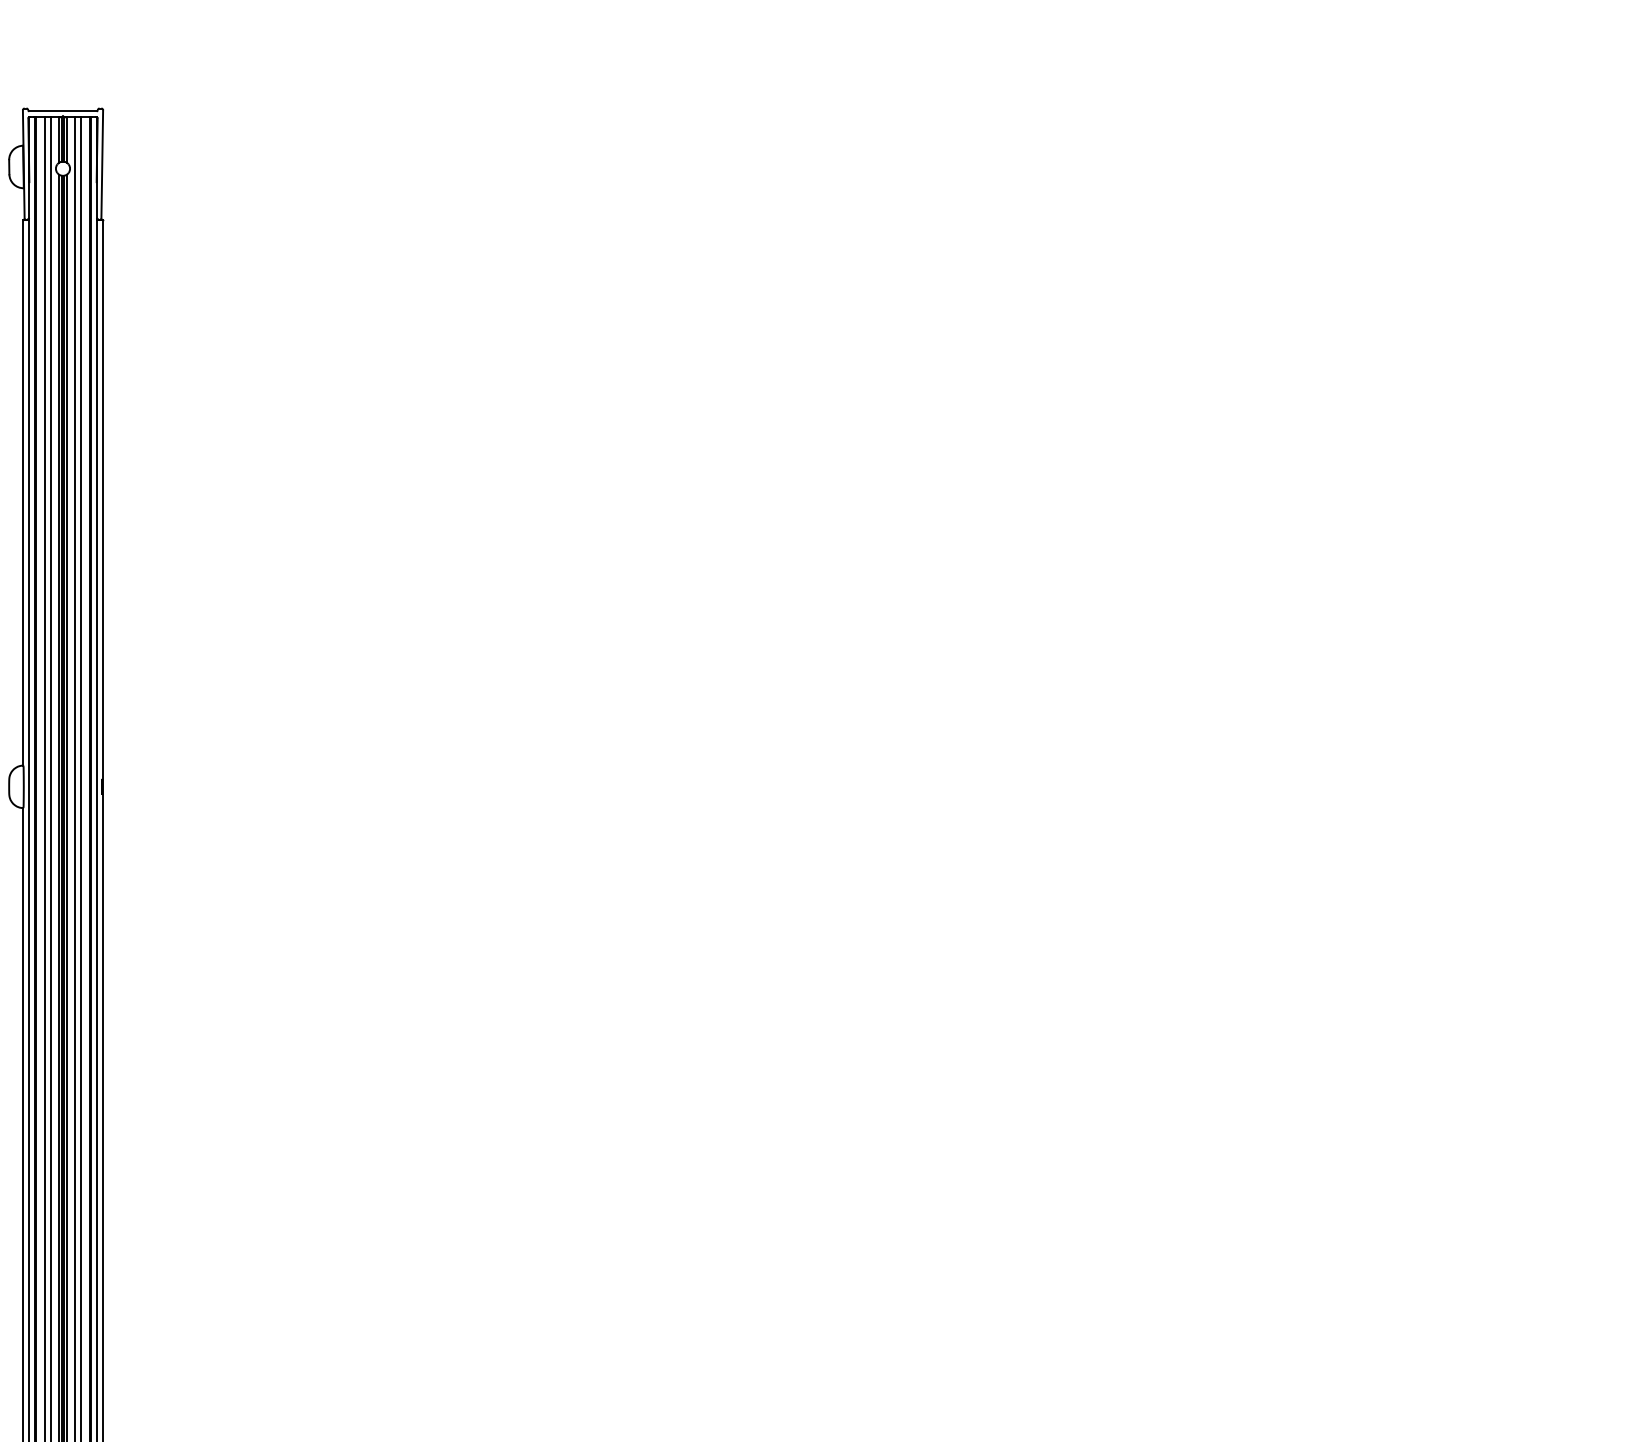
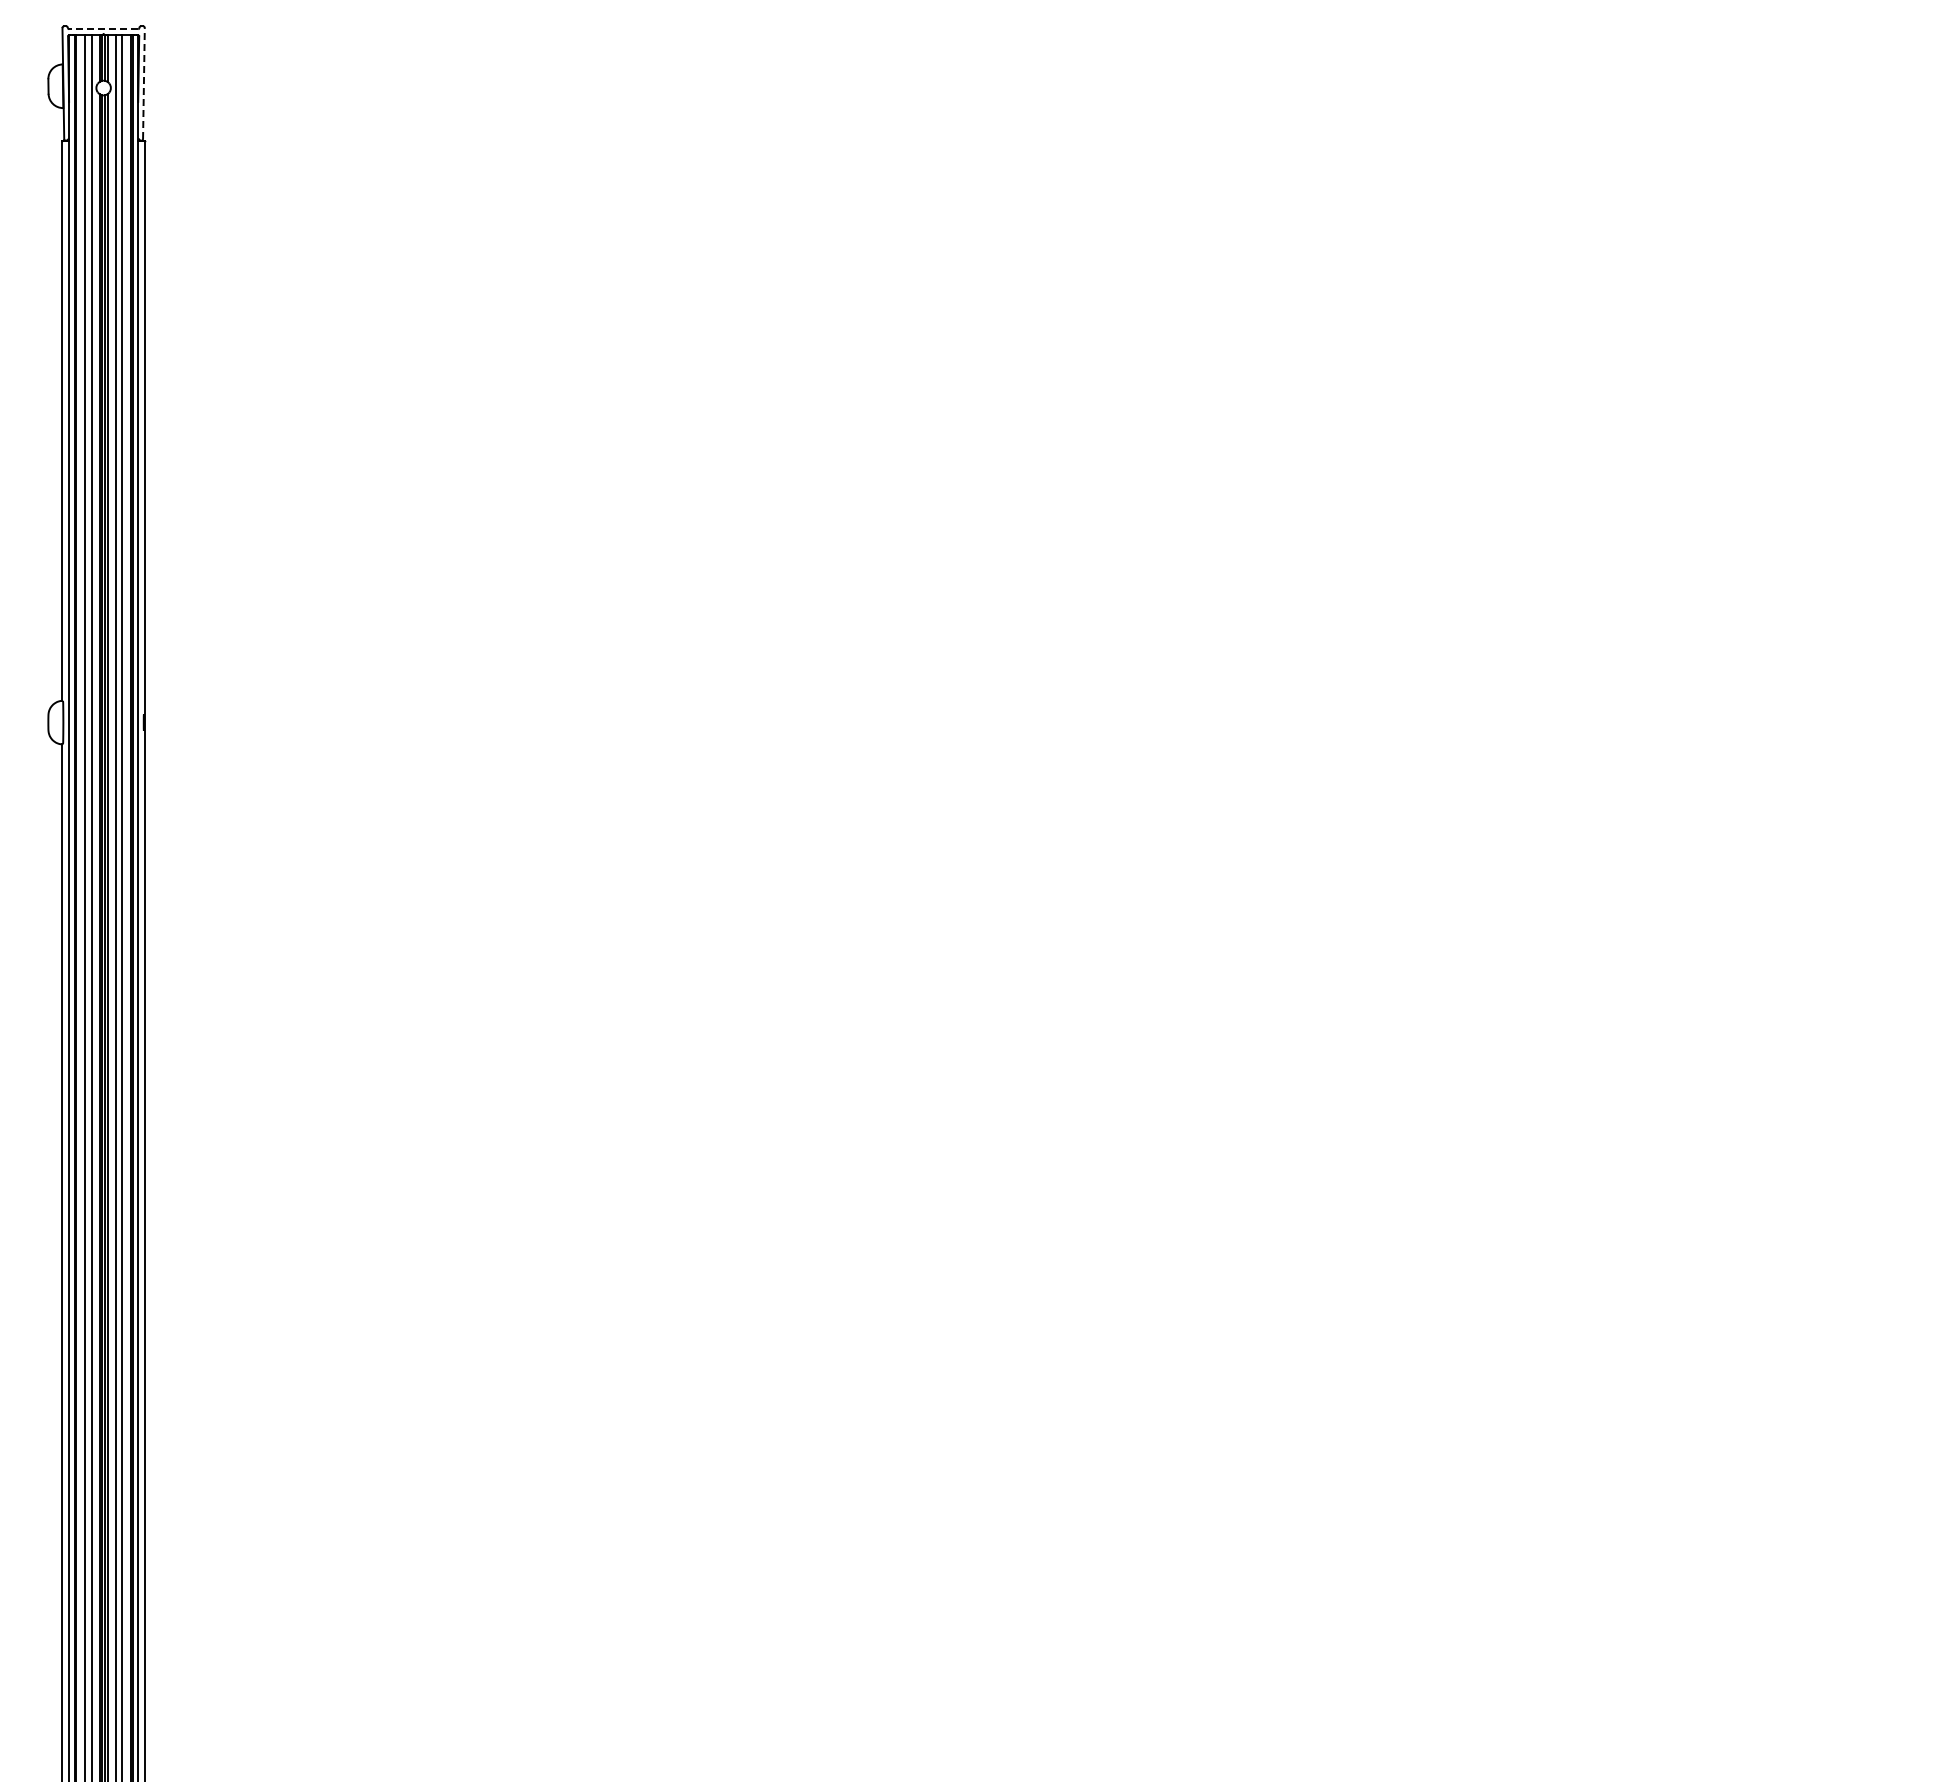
line: (62, 111) -> (103, 29), solid -> dashed
line: (101, 164) -> (143, 83), solid -> dashed

